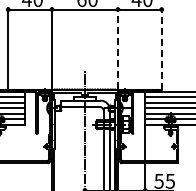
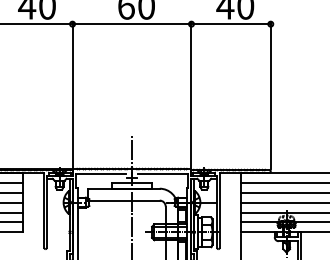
line: (117, 48) -> (190, 94), dashed -> solid
line: (161, 49) -> (270, 96), dashed -> solid

